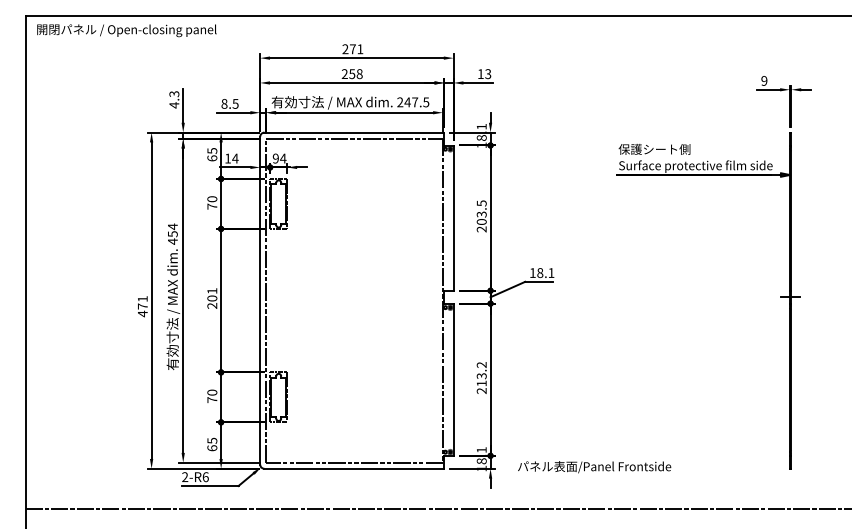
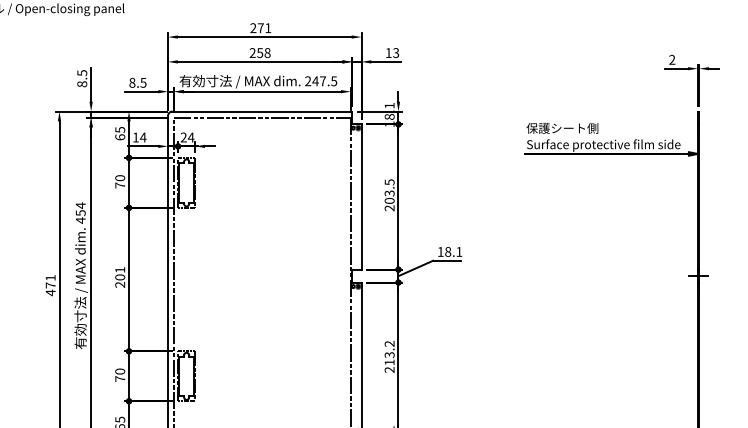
text: (764, 80) -> (672, 59), 9 -> 2
text: (174, 99) -> (82, 78), 4.3 -> 8.5
text: (275, 158) -> (183, 137), 94 -> 24

